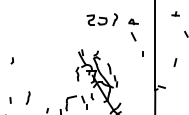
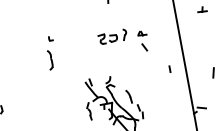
part: (56, 25) -> (50, 53), added
part: (112, 27) -> (123, 42), size x0.71

